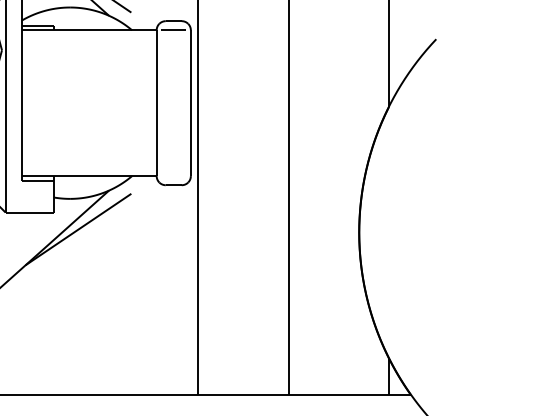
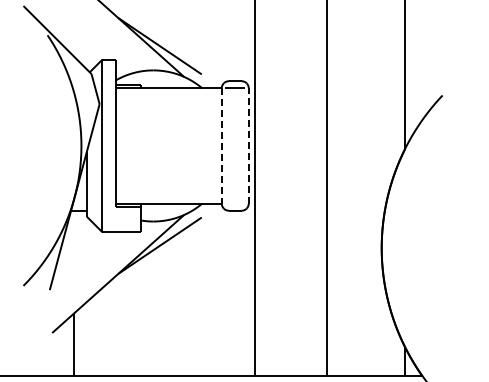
line: (156, 102) -> (221, 145), solid -> dashed
line: (190, 102) -> (248, 145), solid -> dashed

